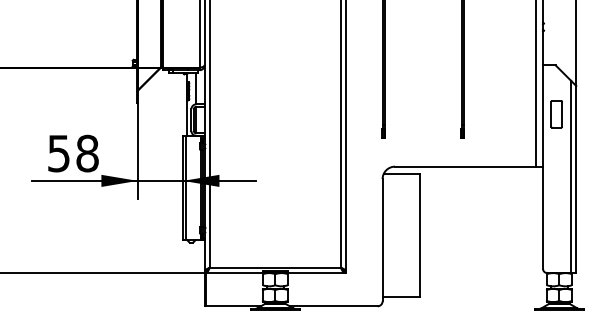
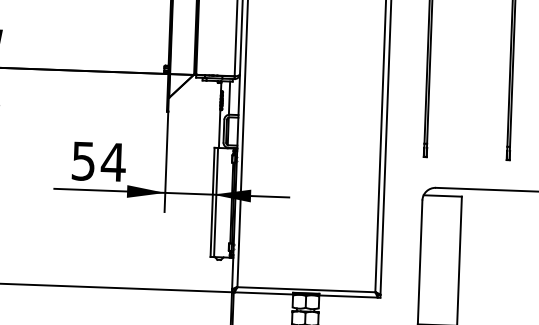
text: (87, 153) -> (113, 162), 58 -> 54

